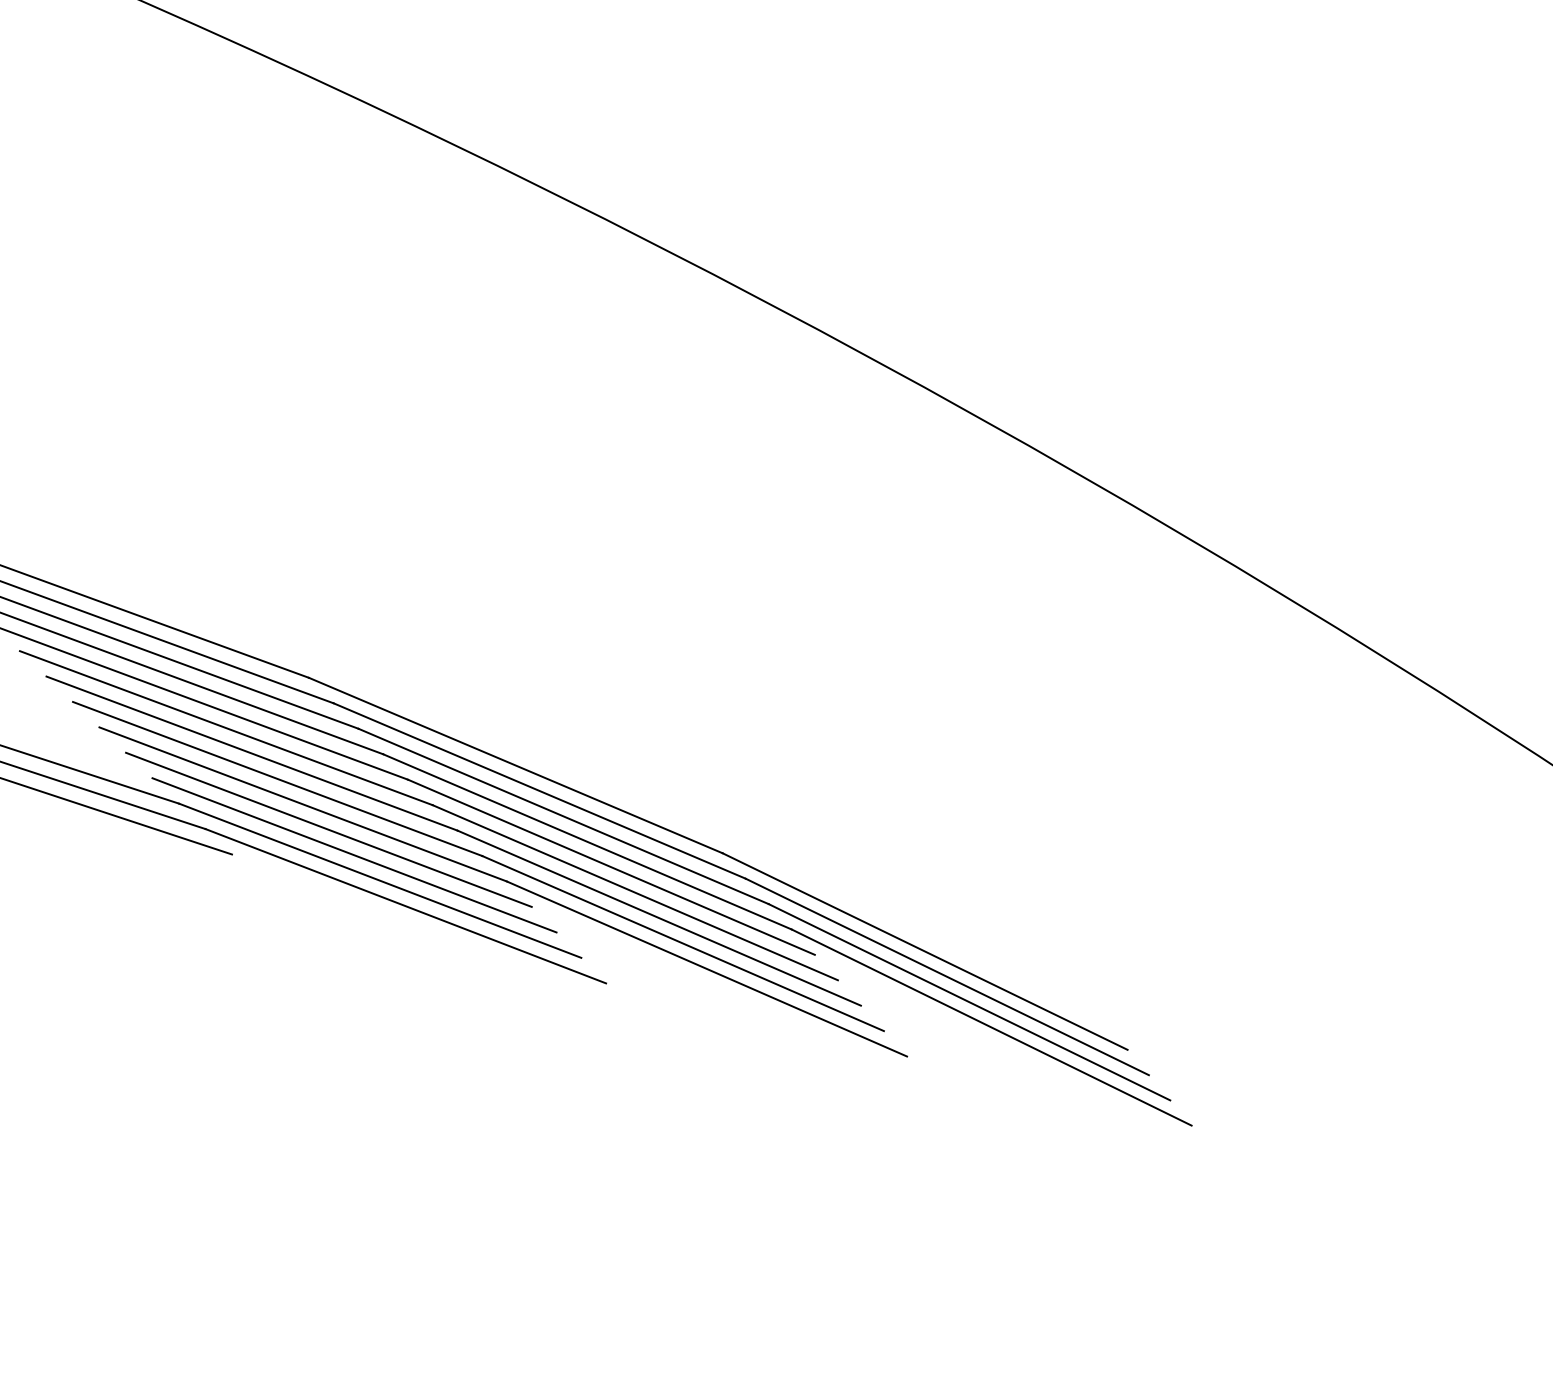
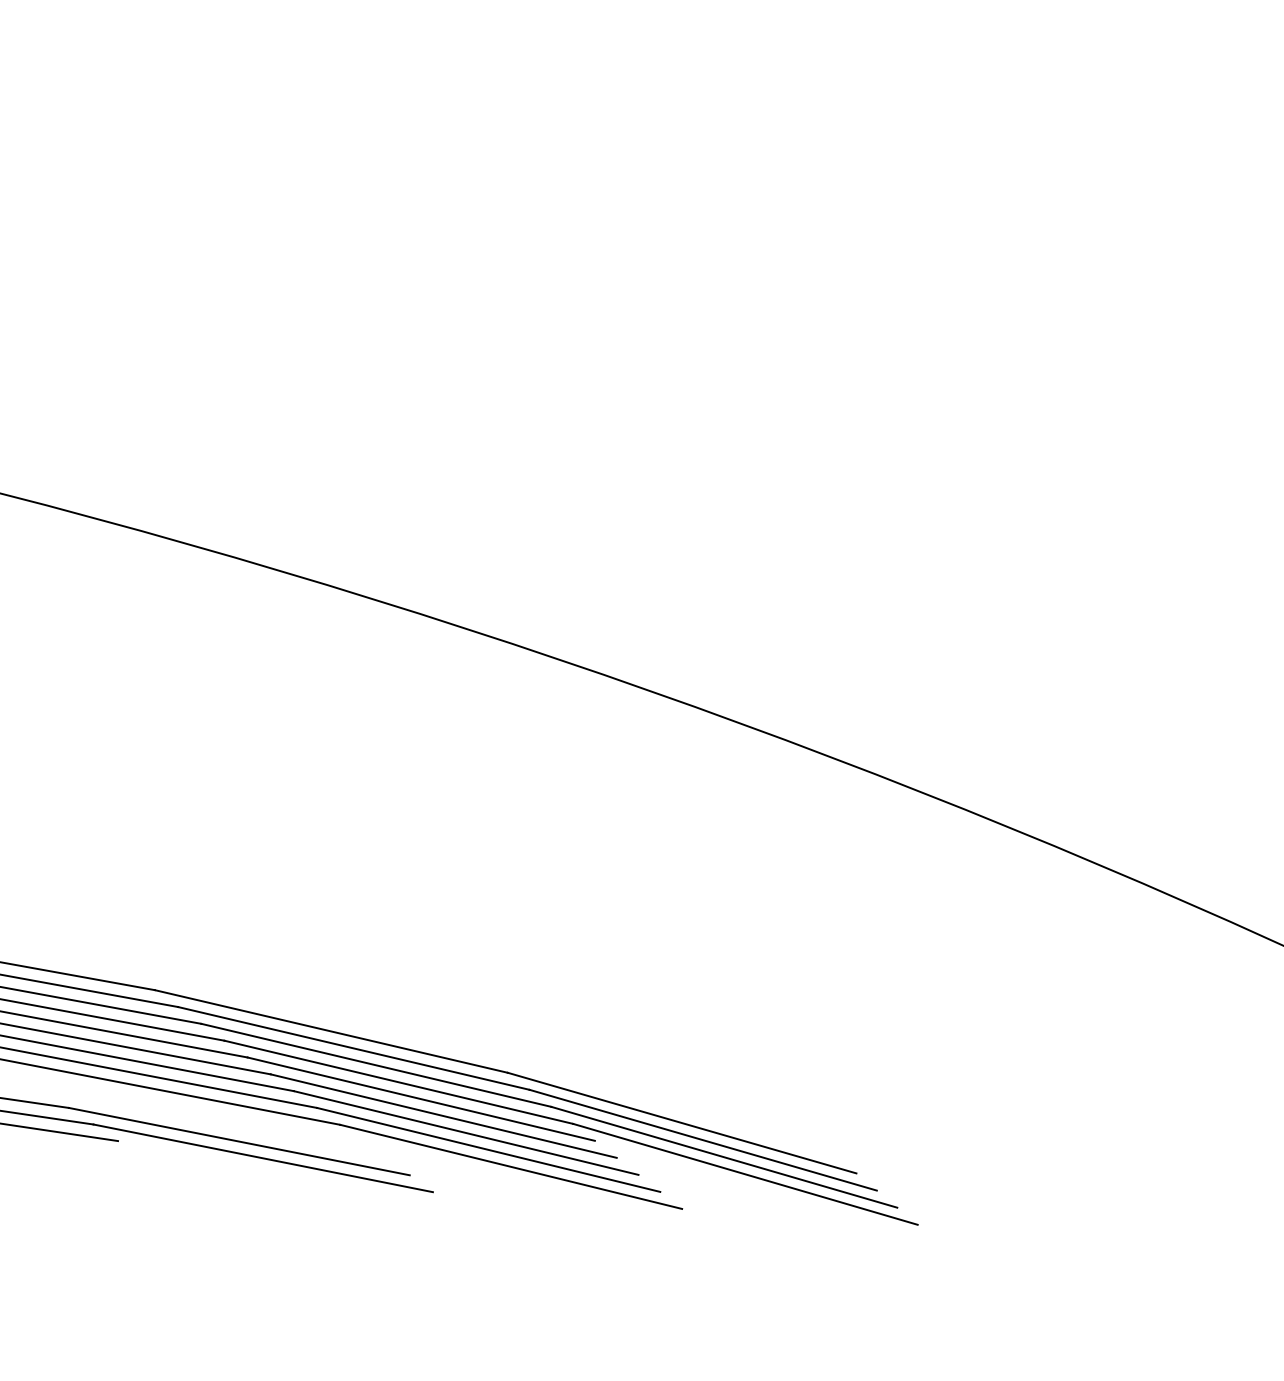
line: (328, 828) -> (191, 1107), removed
line: (354, 854) -> (215, 1124), removed

